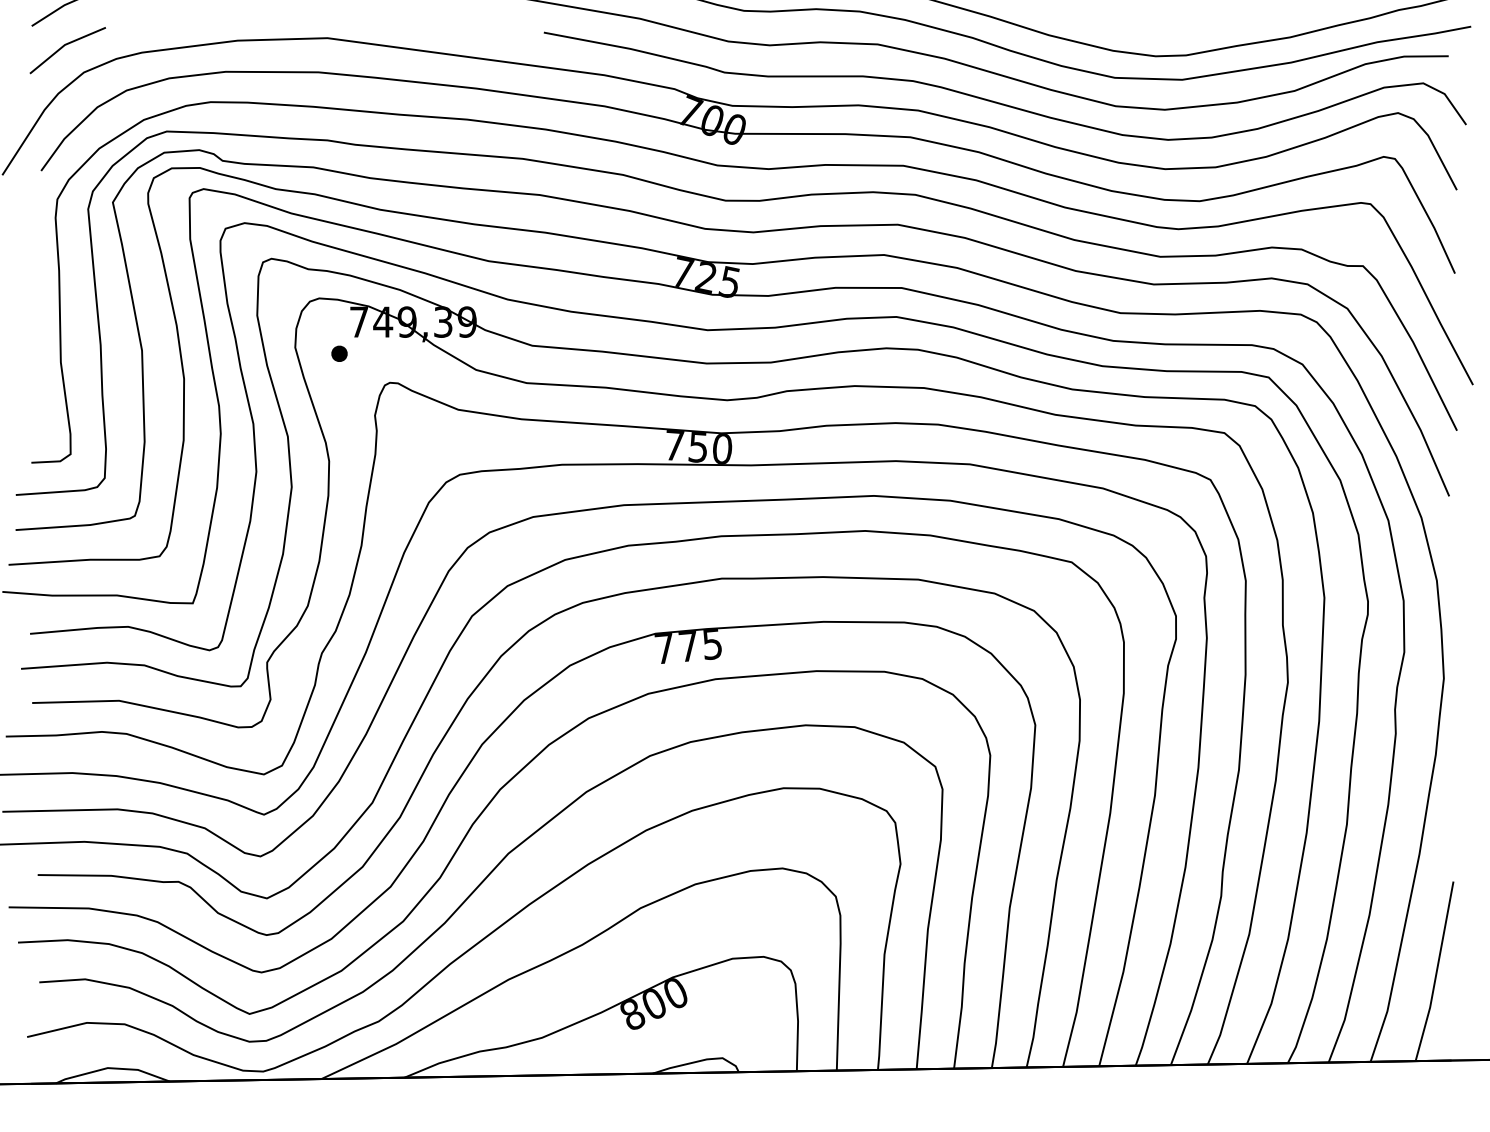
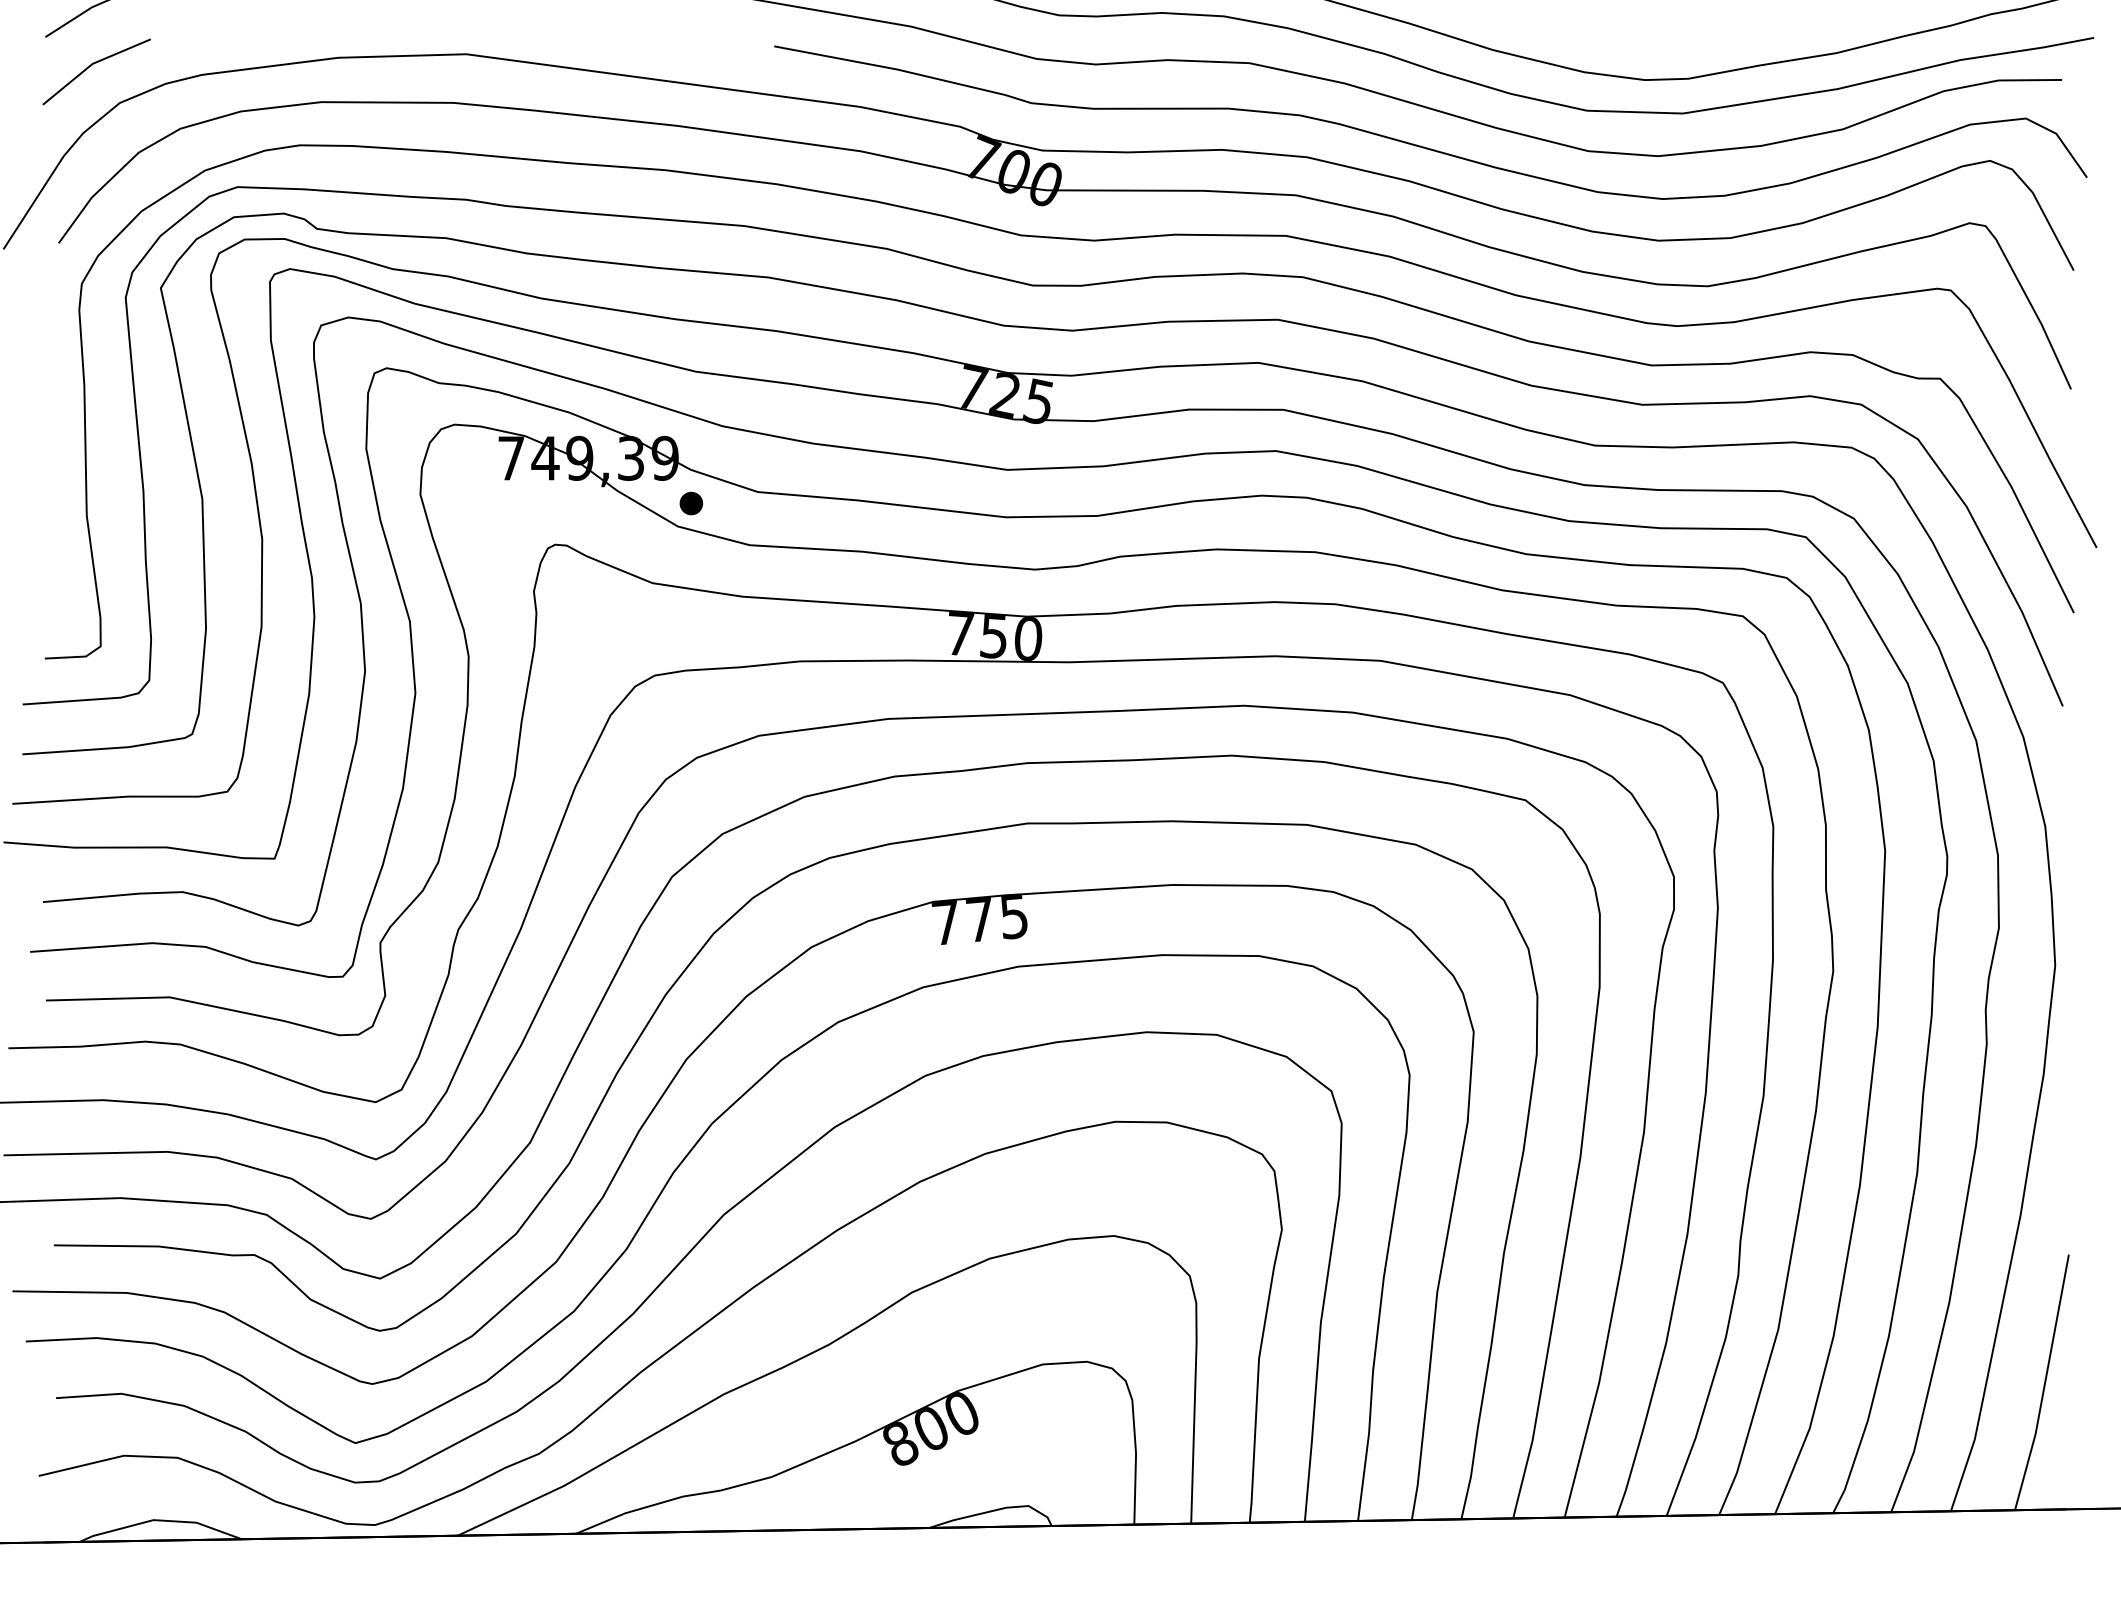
part: (339, 353) -> (691, 503), moved

